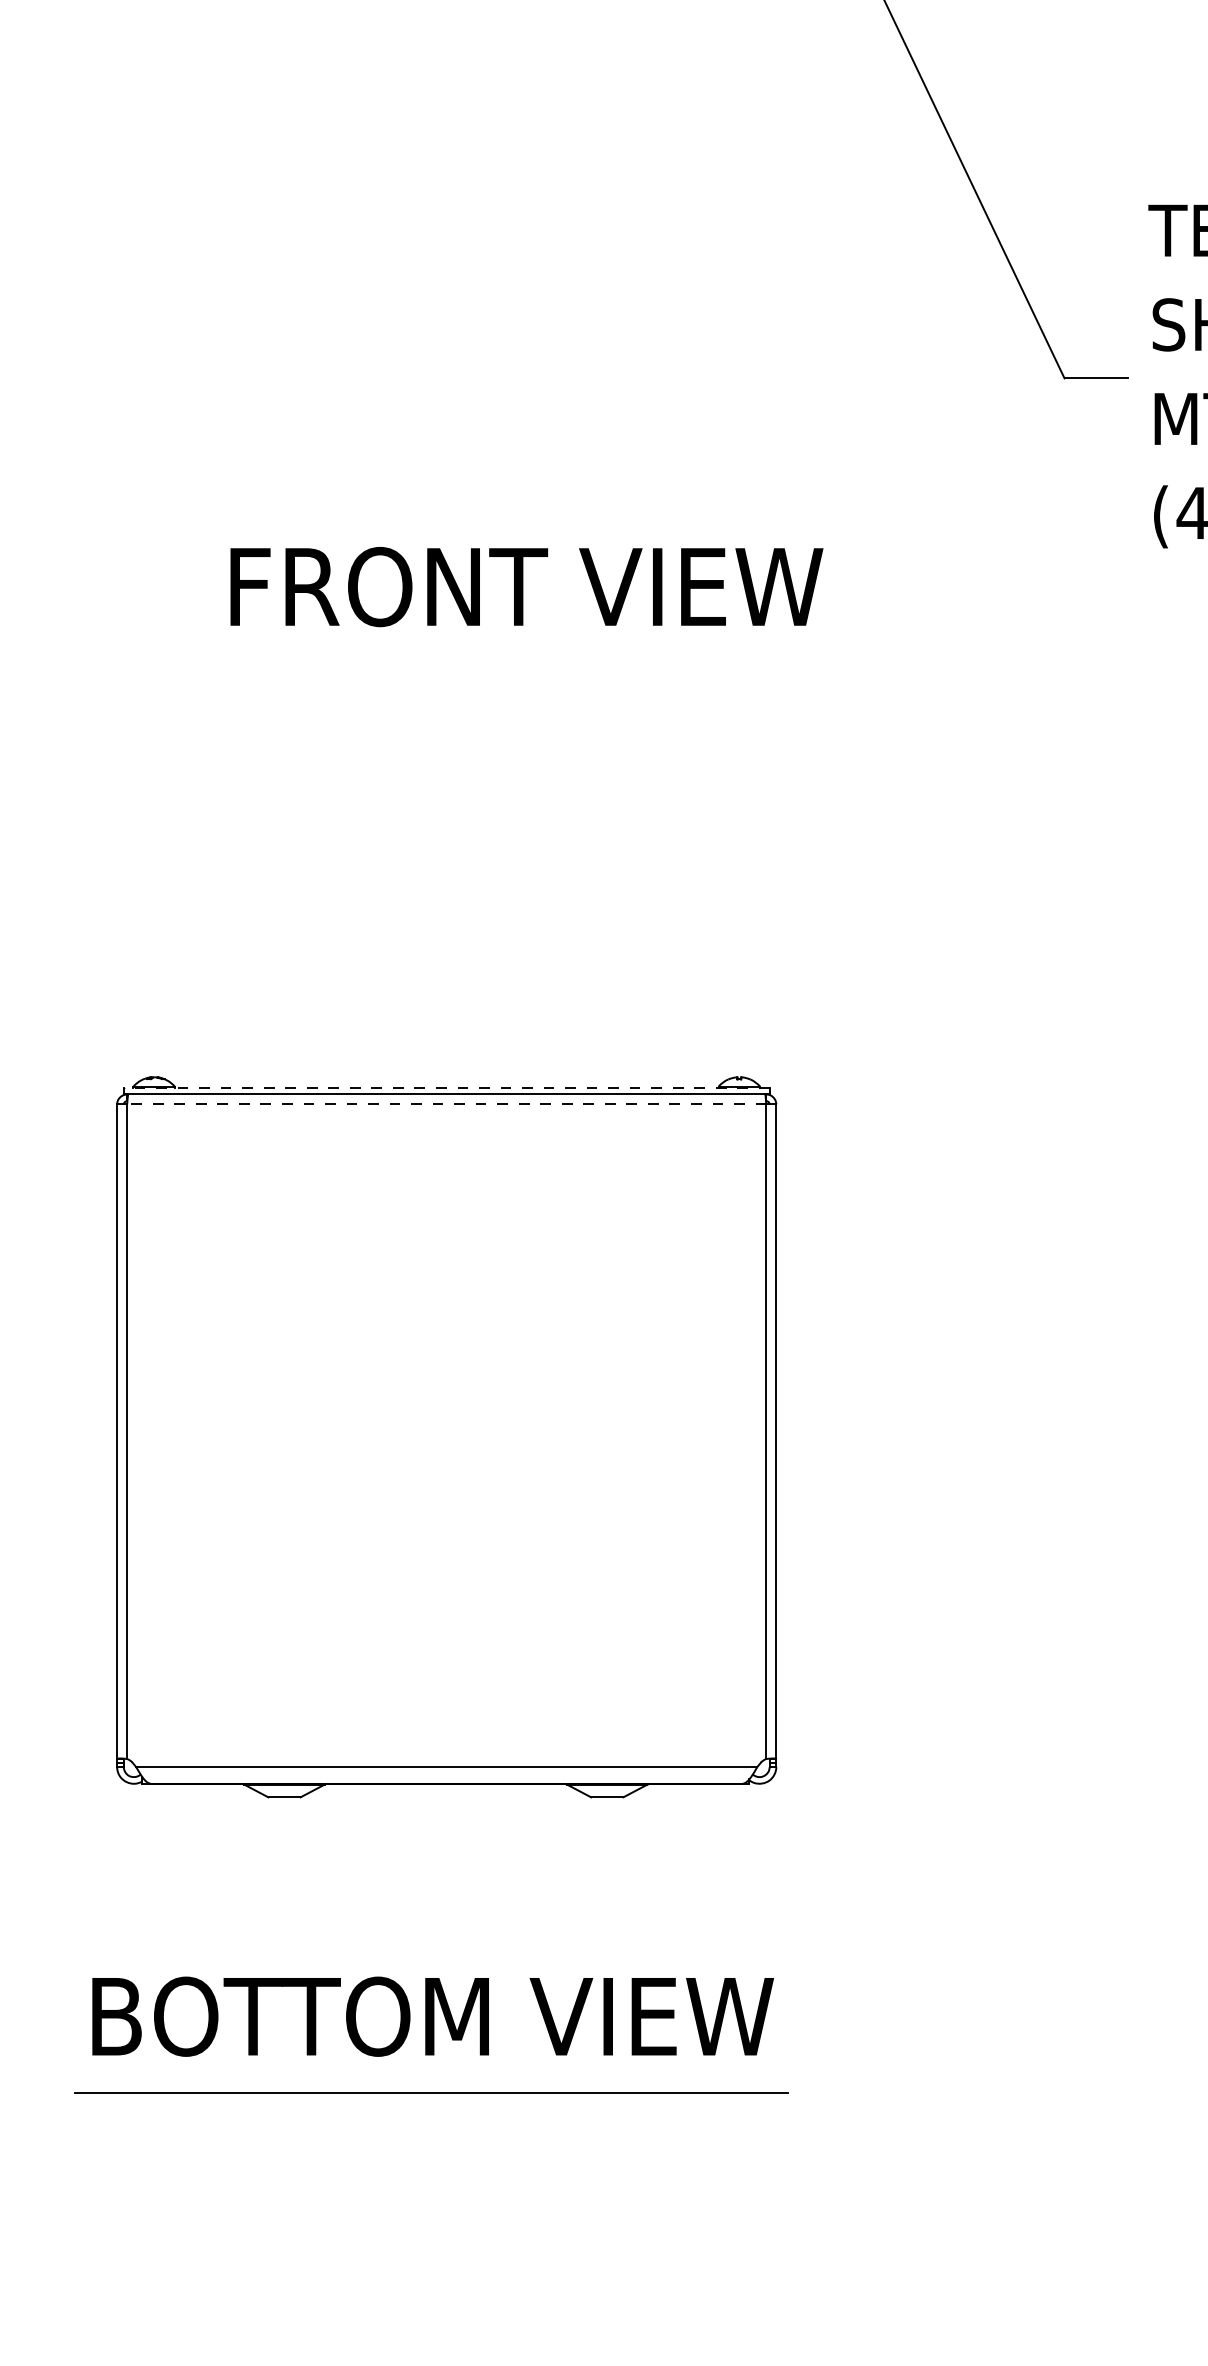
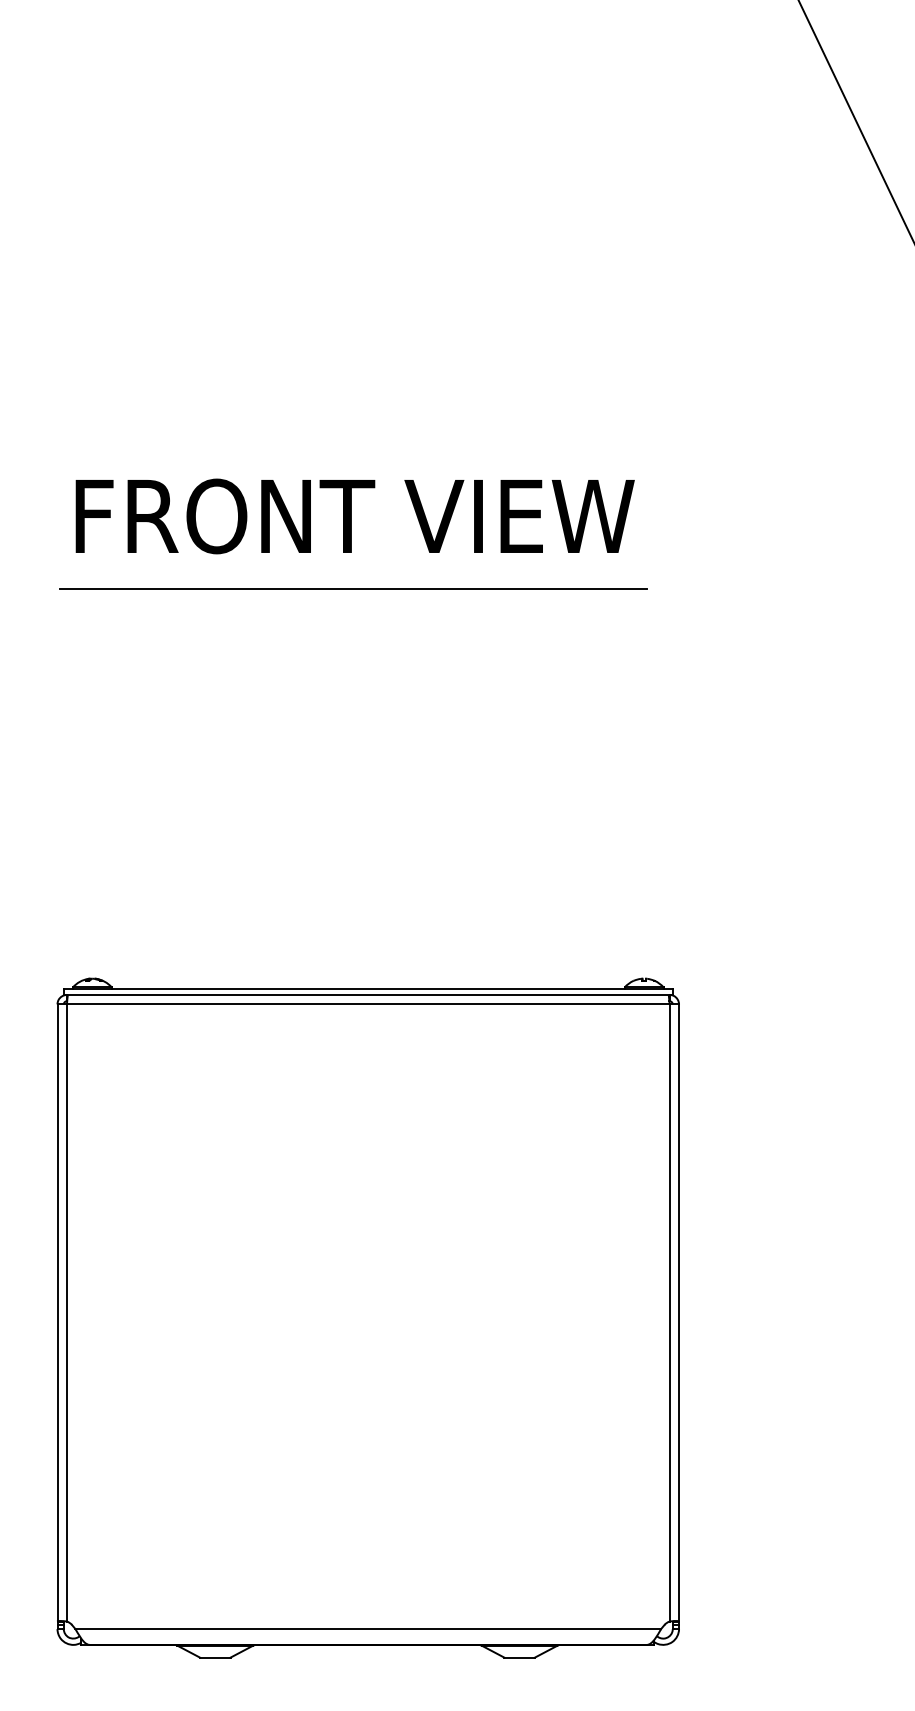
text: (526, 586) -> (354, 515), moved
line: (430, 663) -> (352, 588), added
line: (446, 1088) -> (368, 989), dashed -> solid
line: (446, 1104) -> (368, 1004), dashed -> solid

